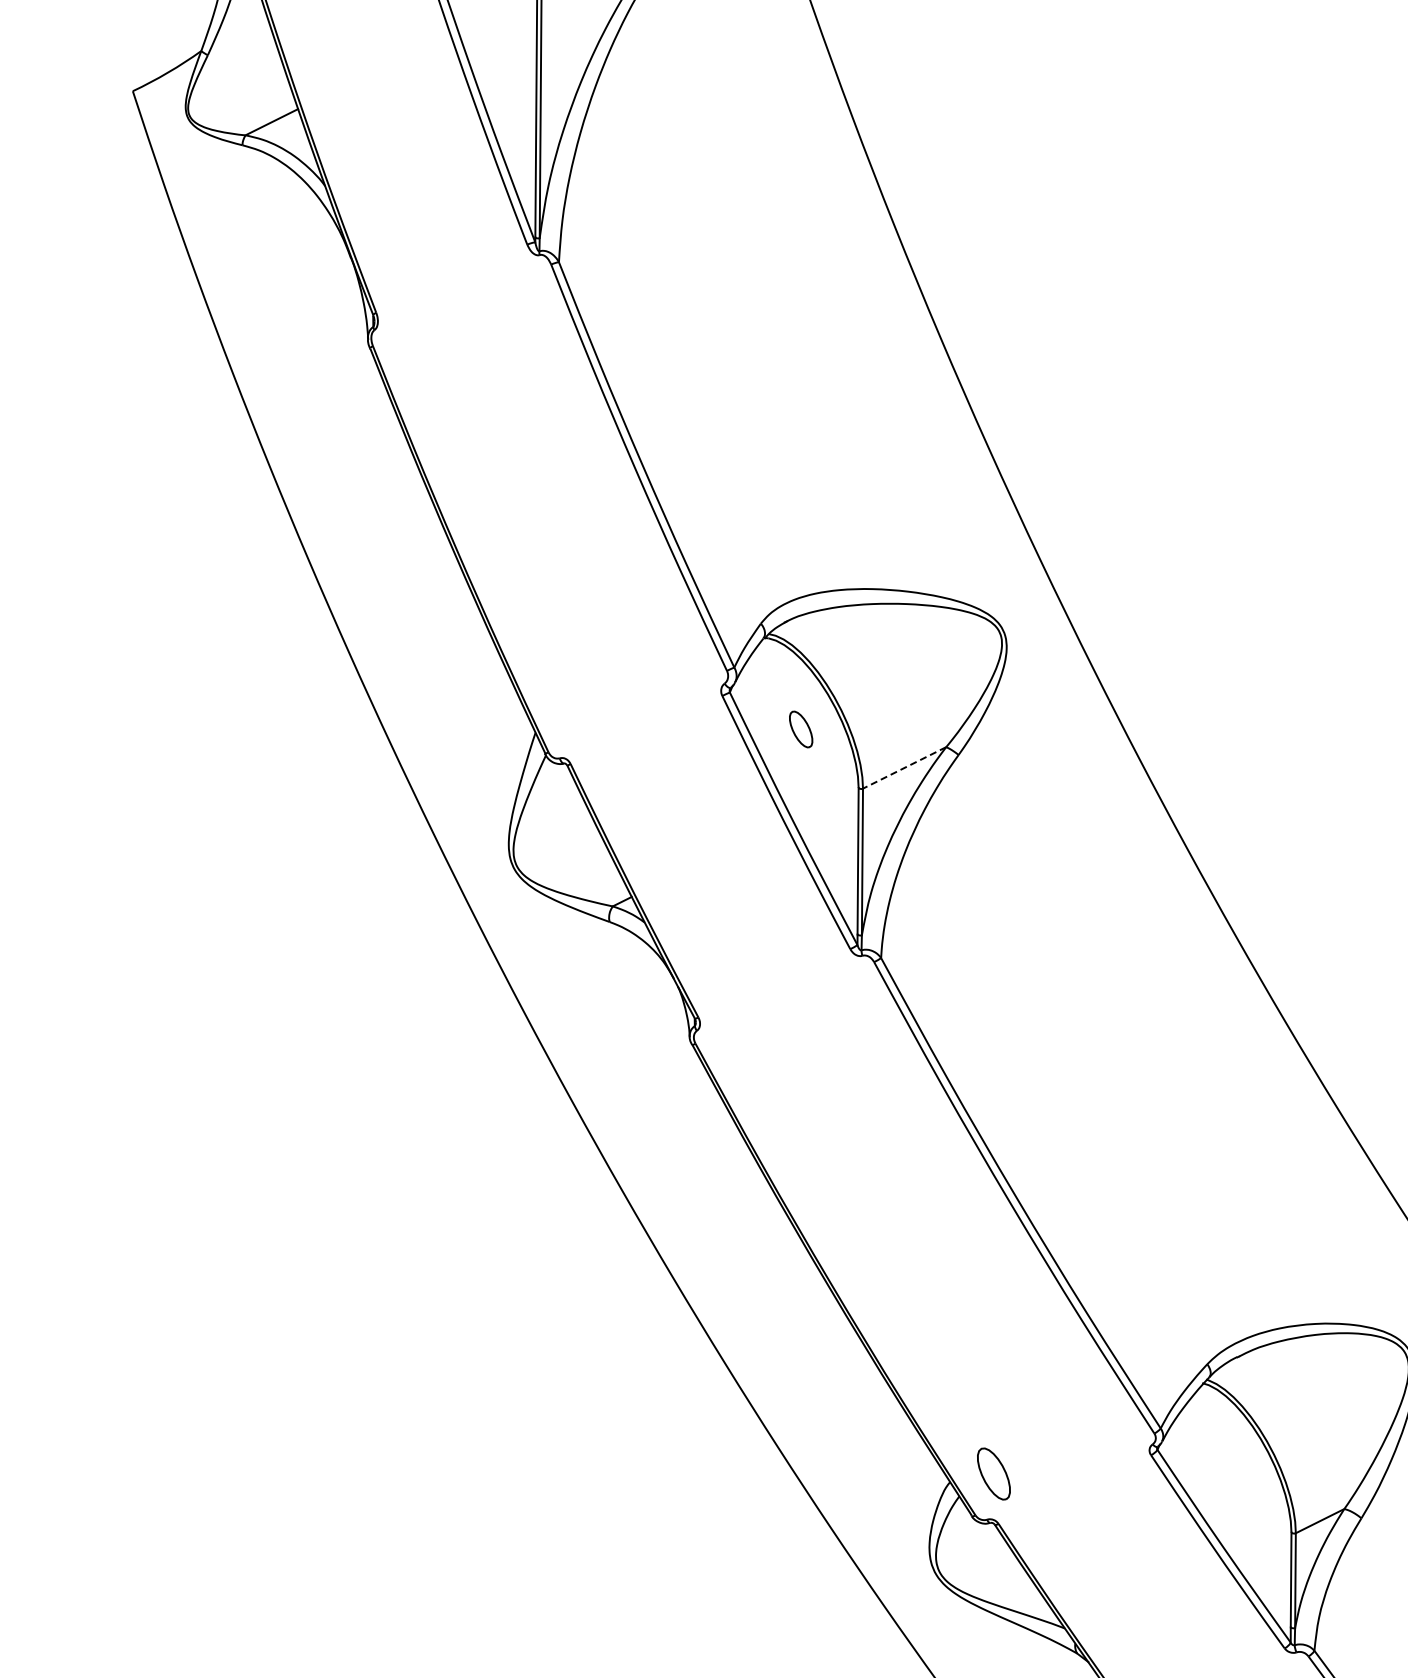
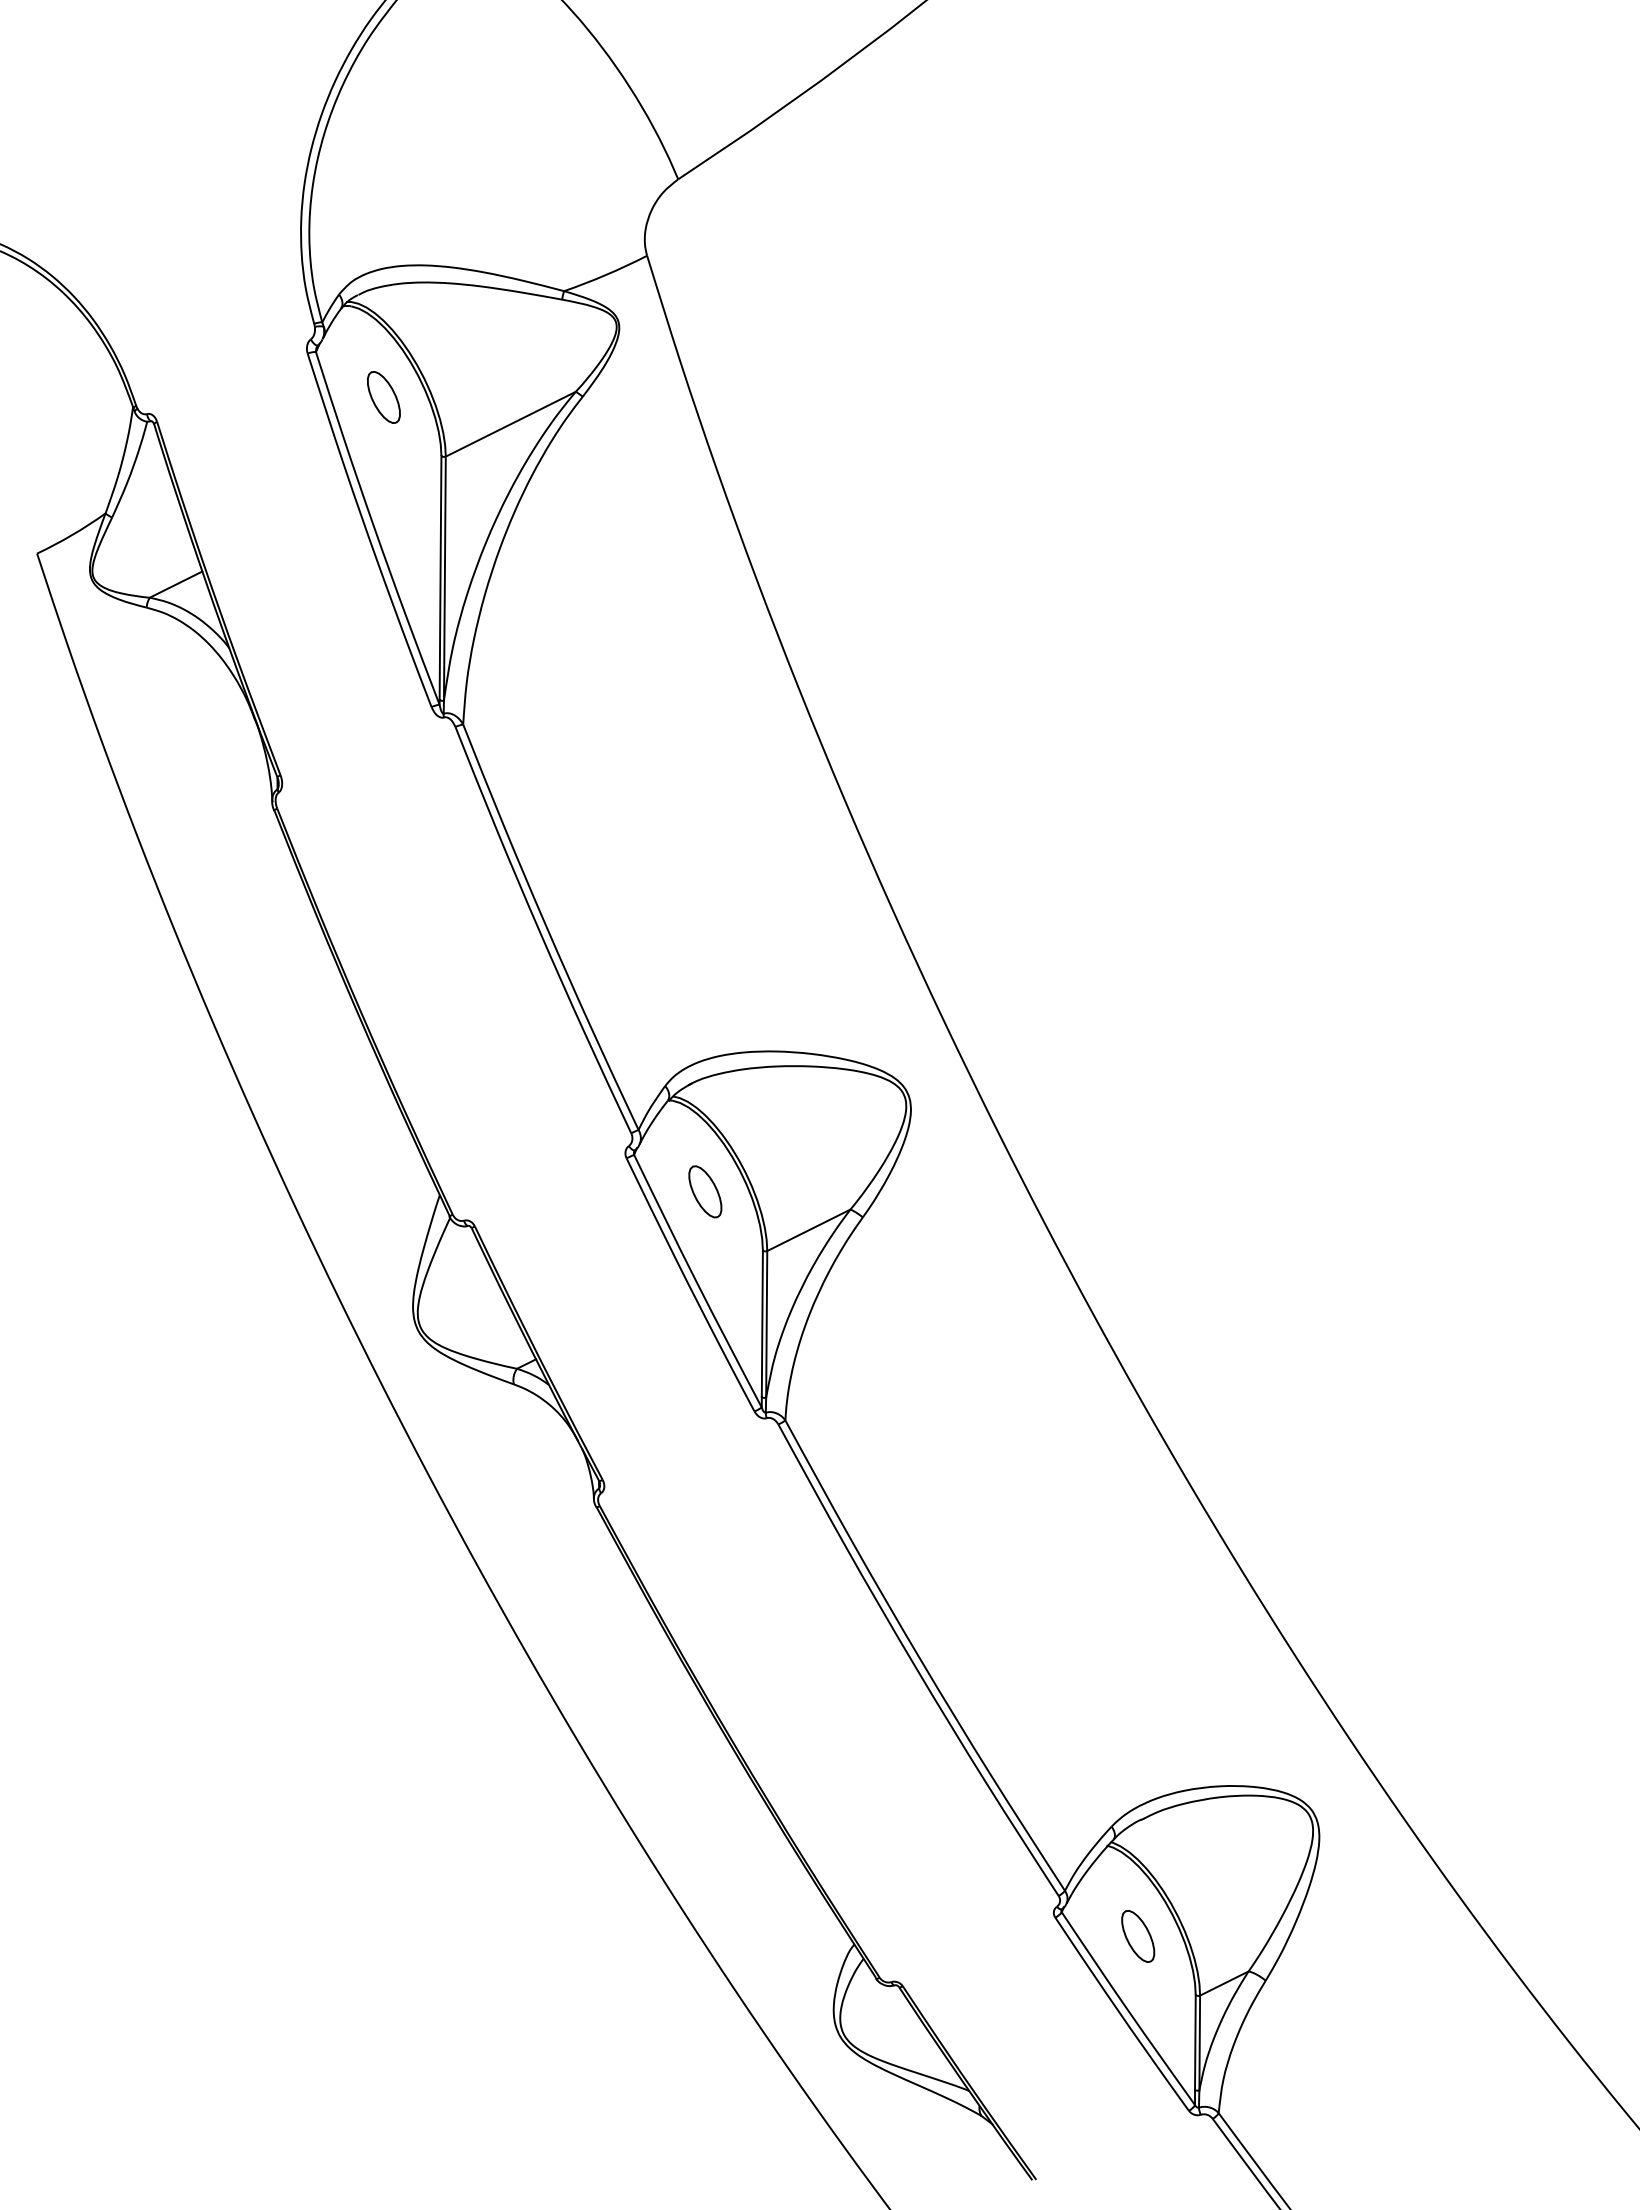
part: (801, 729) -> (705, 1191), size x1.43
line: (904, 768) -> (808, 1230), dashed -> solid
part: (994, 1474) -> (1138, 1936), moved

